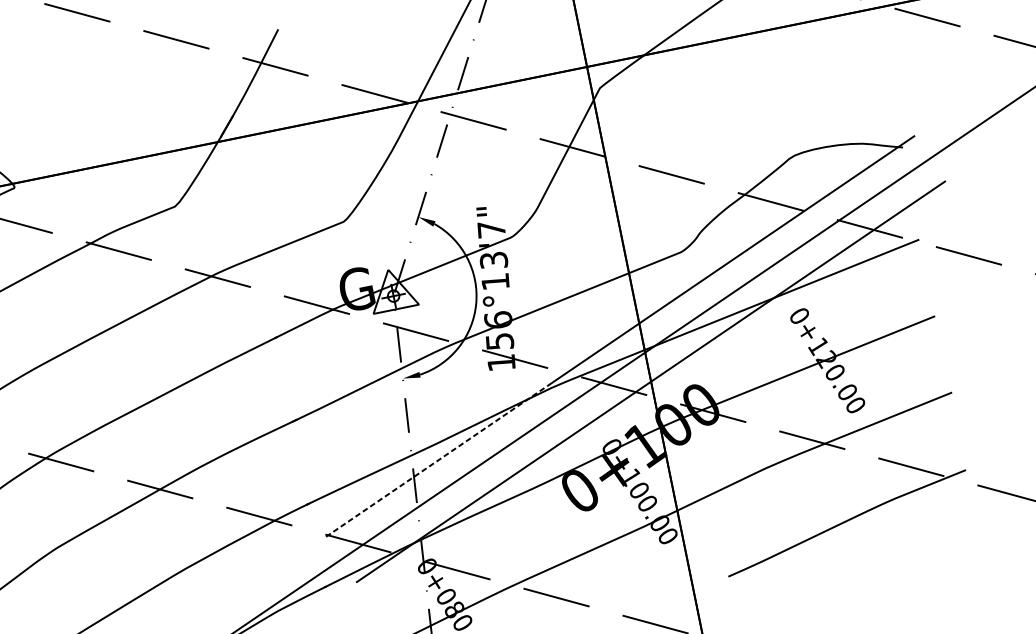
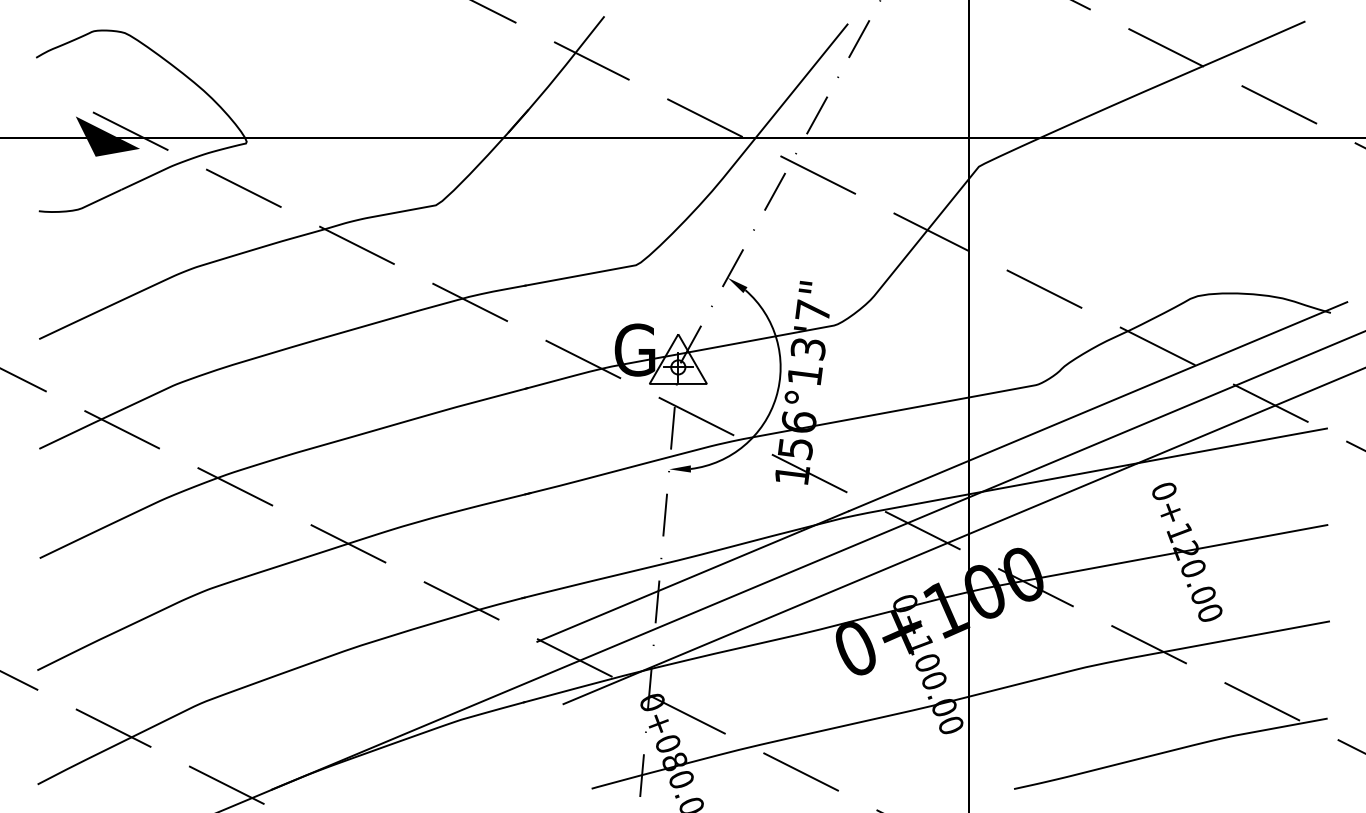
line: (439, 459) -> (693, 576), dashed -> solid

